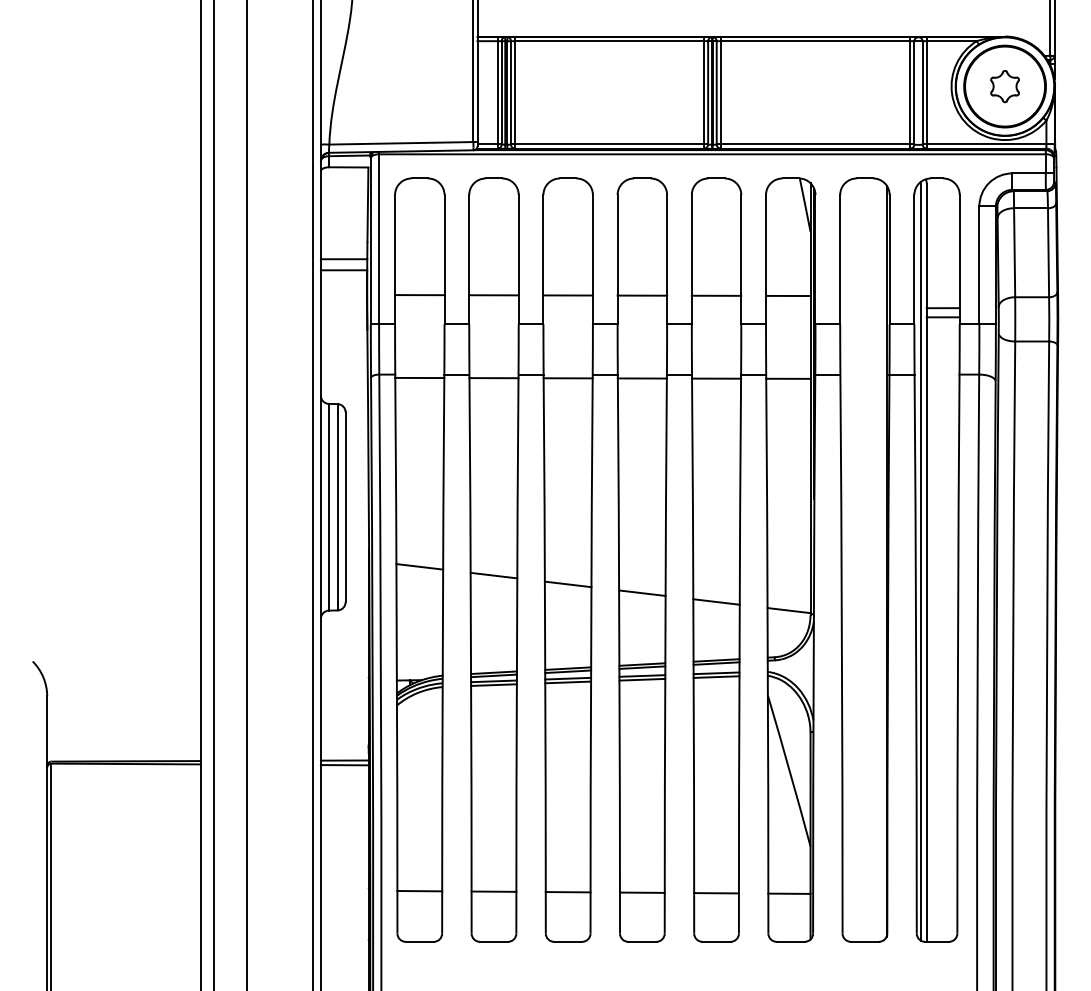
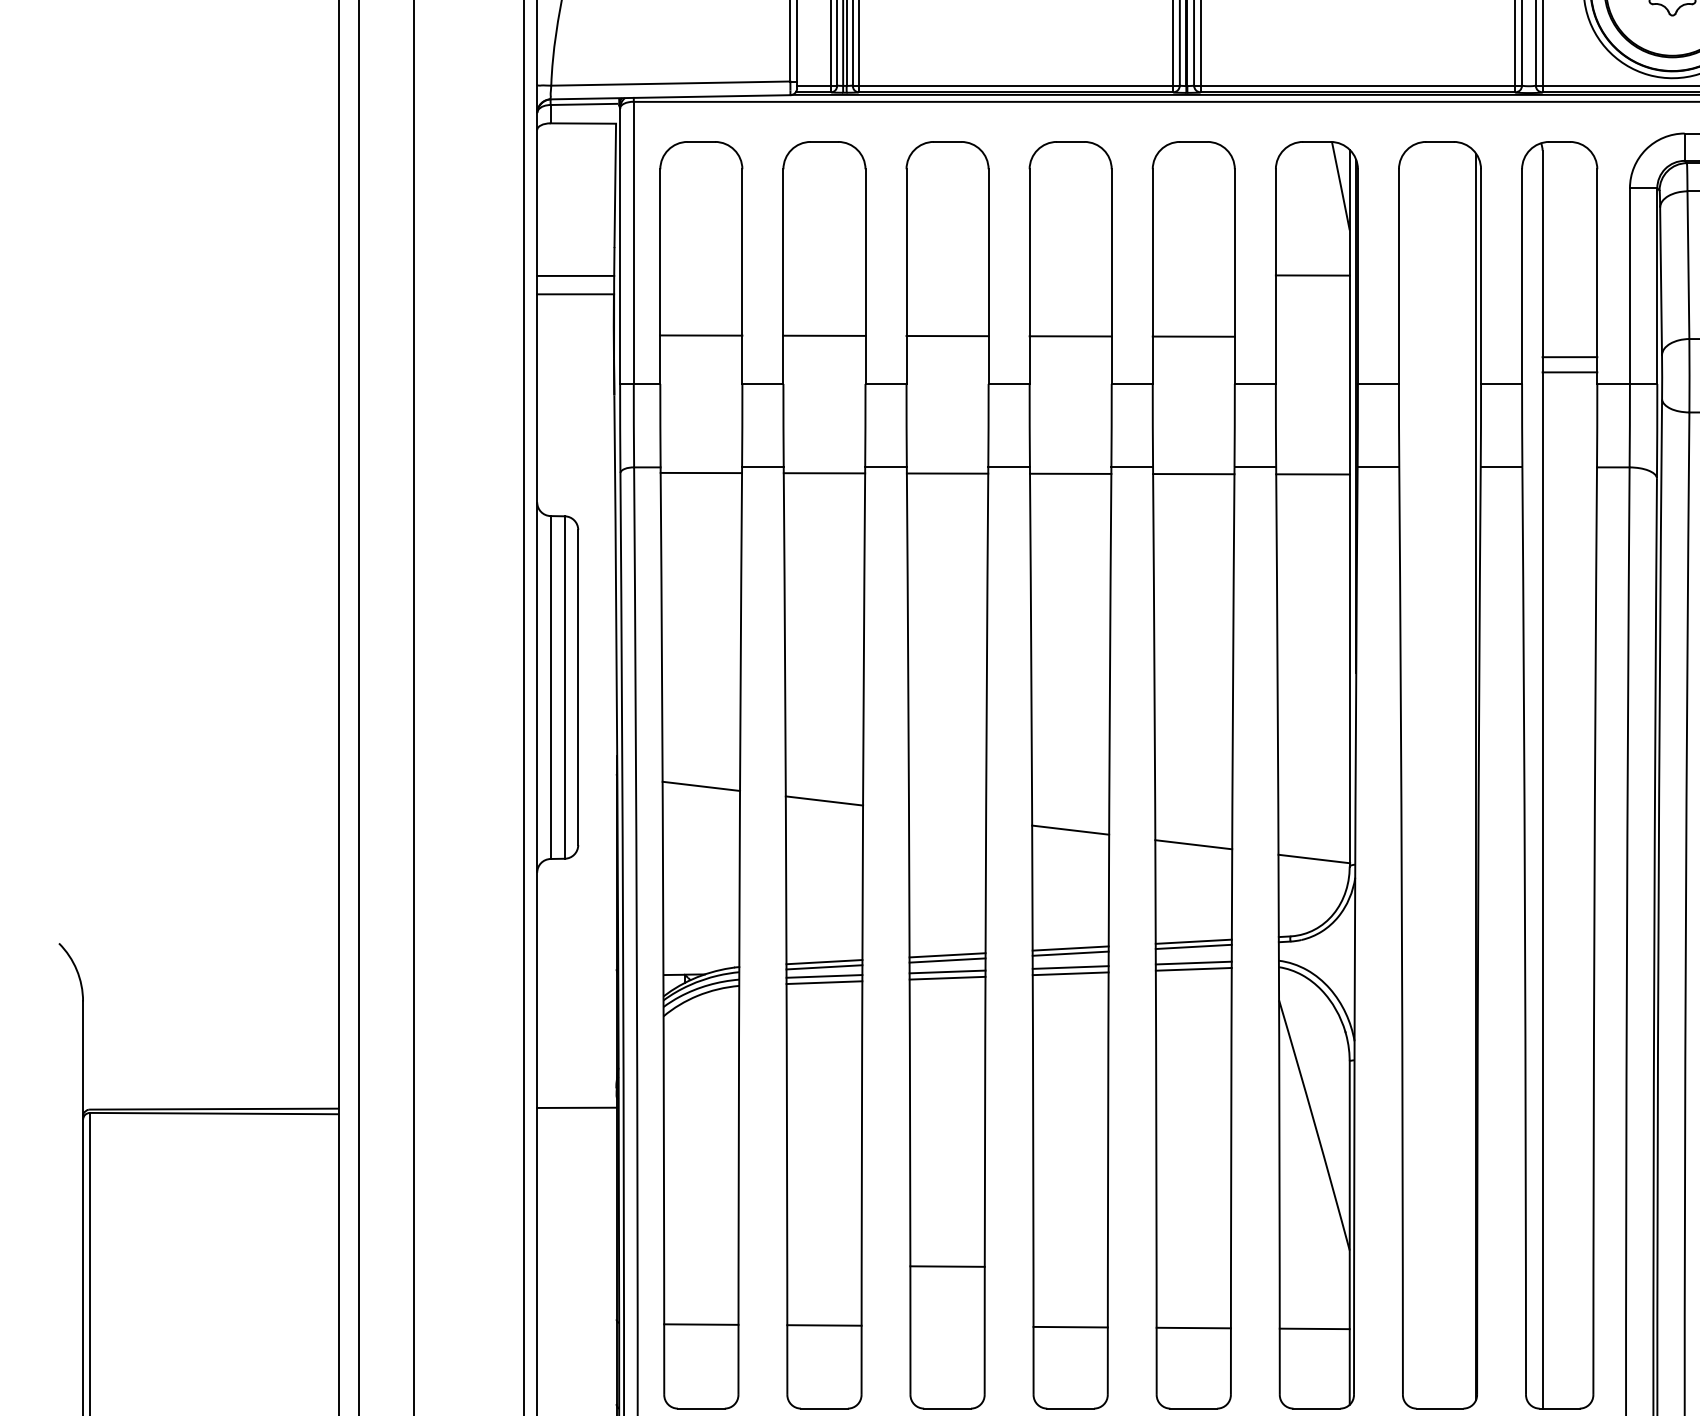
line: (788, 295) -> (1313, 274), moved
line: (920, 561) -> (1532, 777), removed
line: (567, 584) -> (946, 815), removed
line: (344, 765) -> (576, 1116), removed
line: (567, 892) -> (946, 1267), moved

